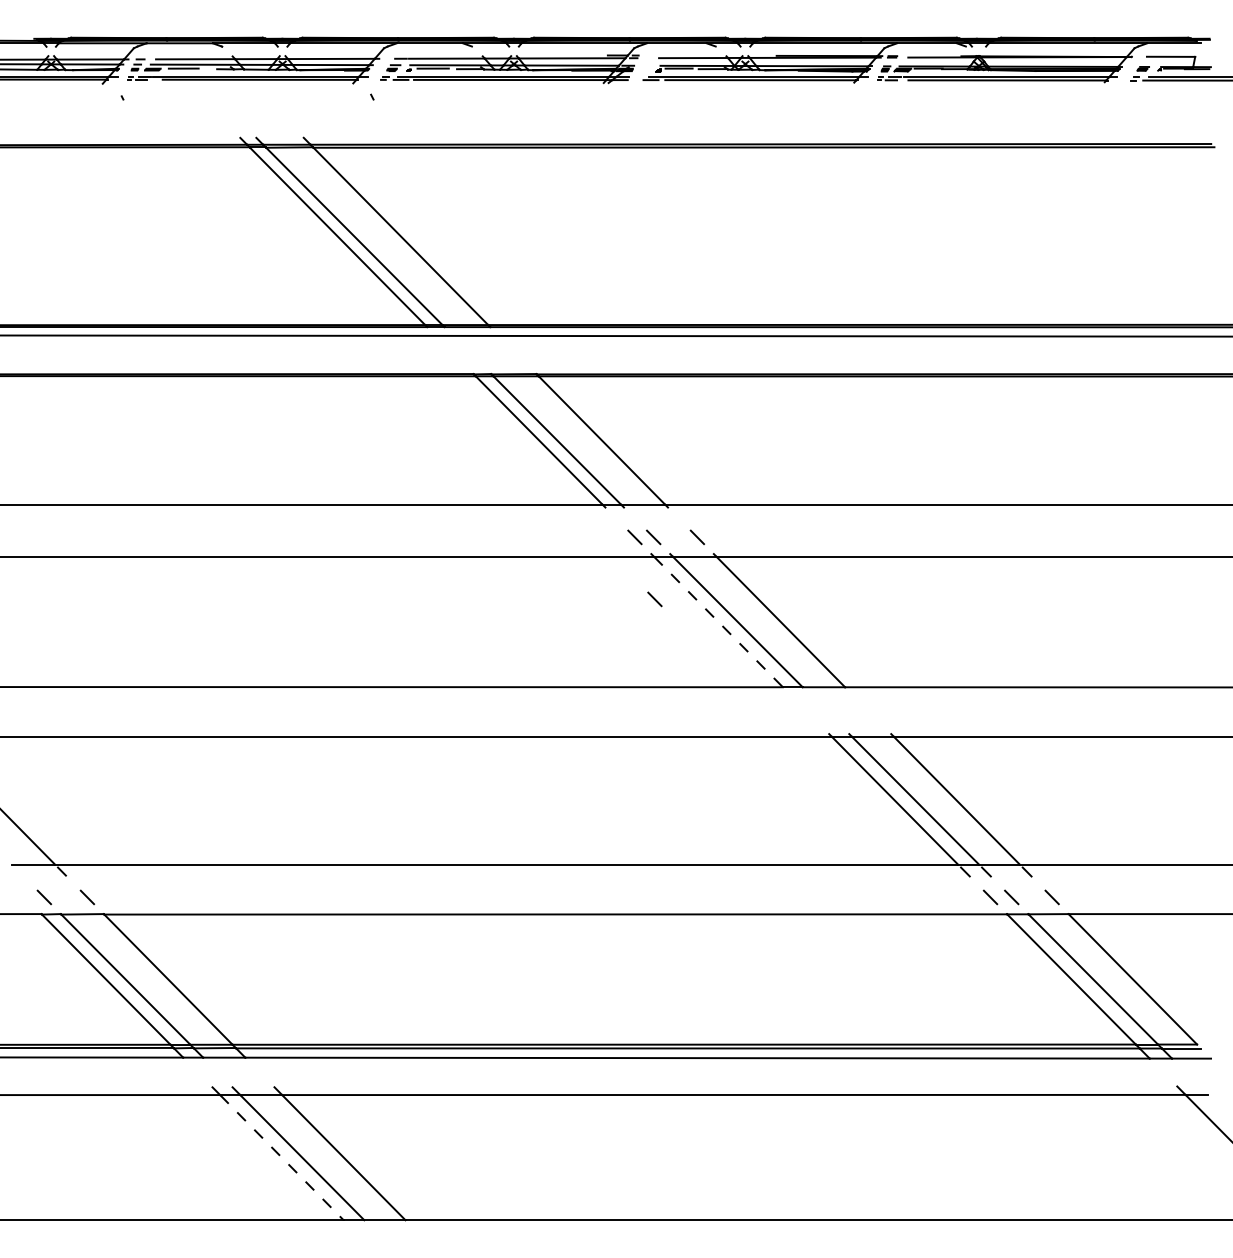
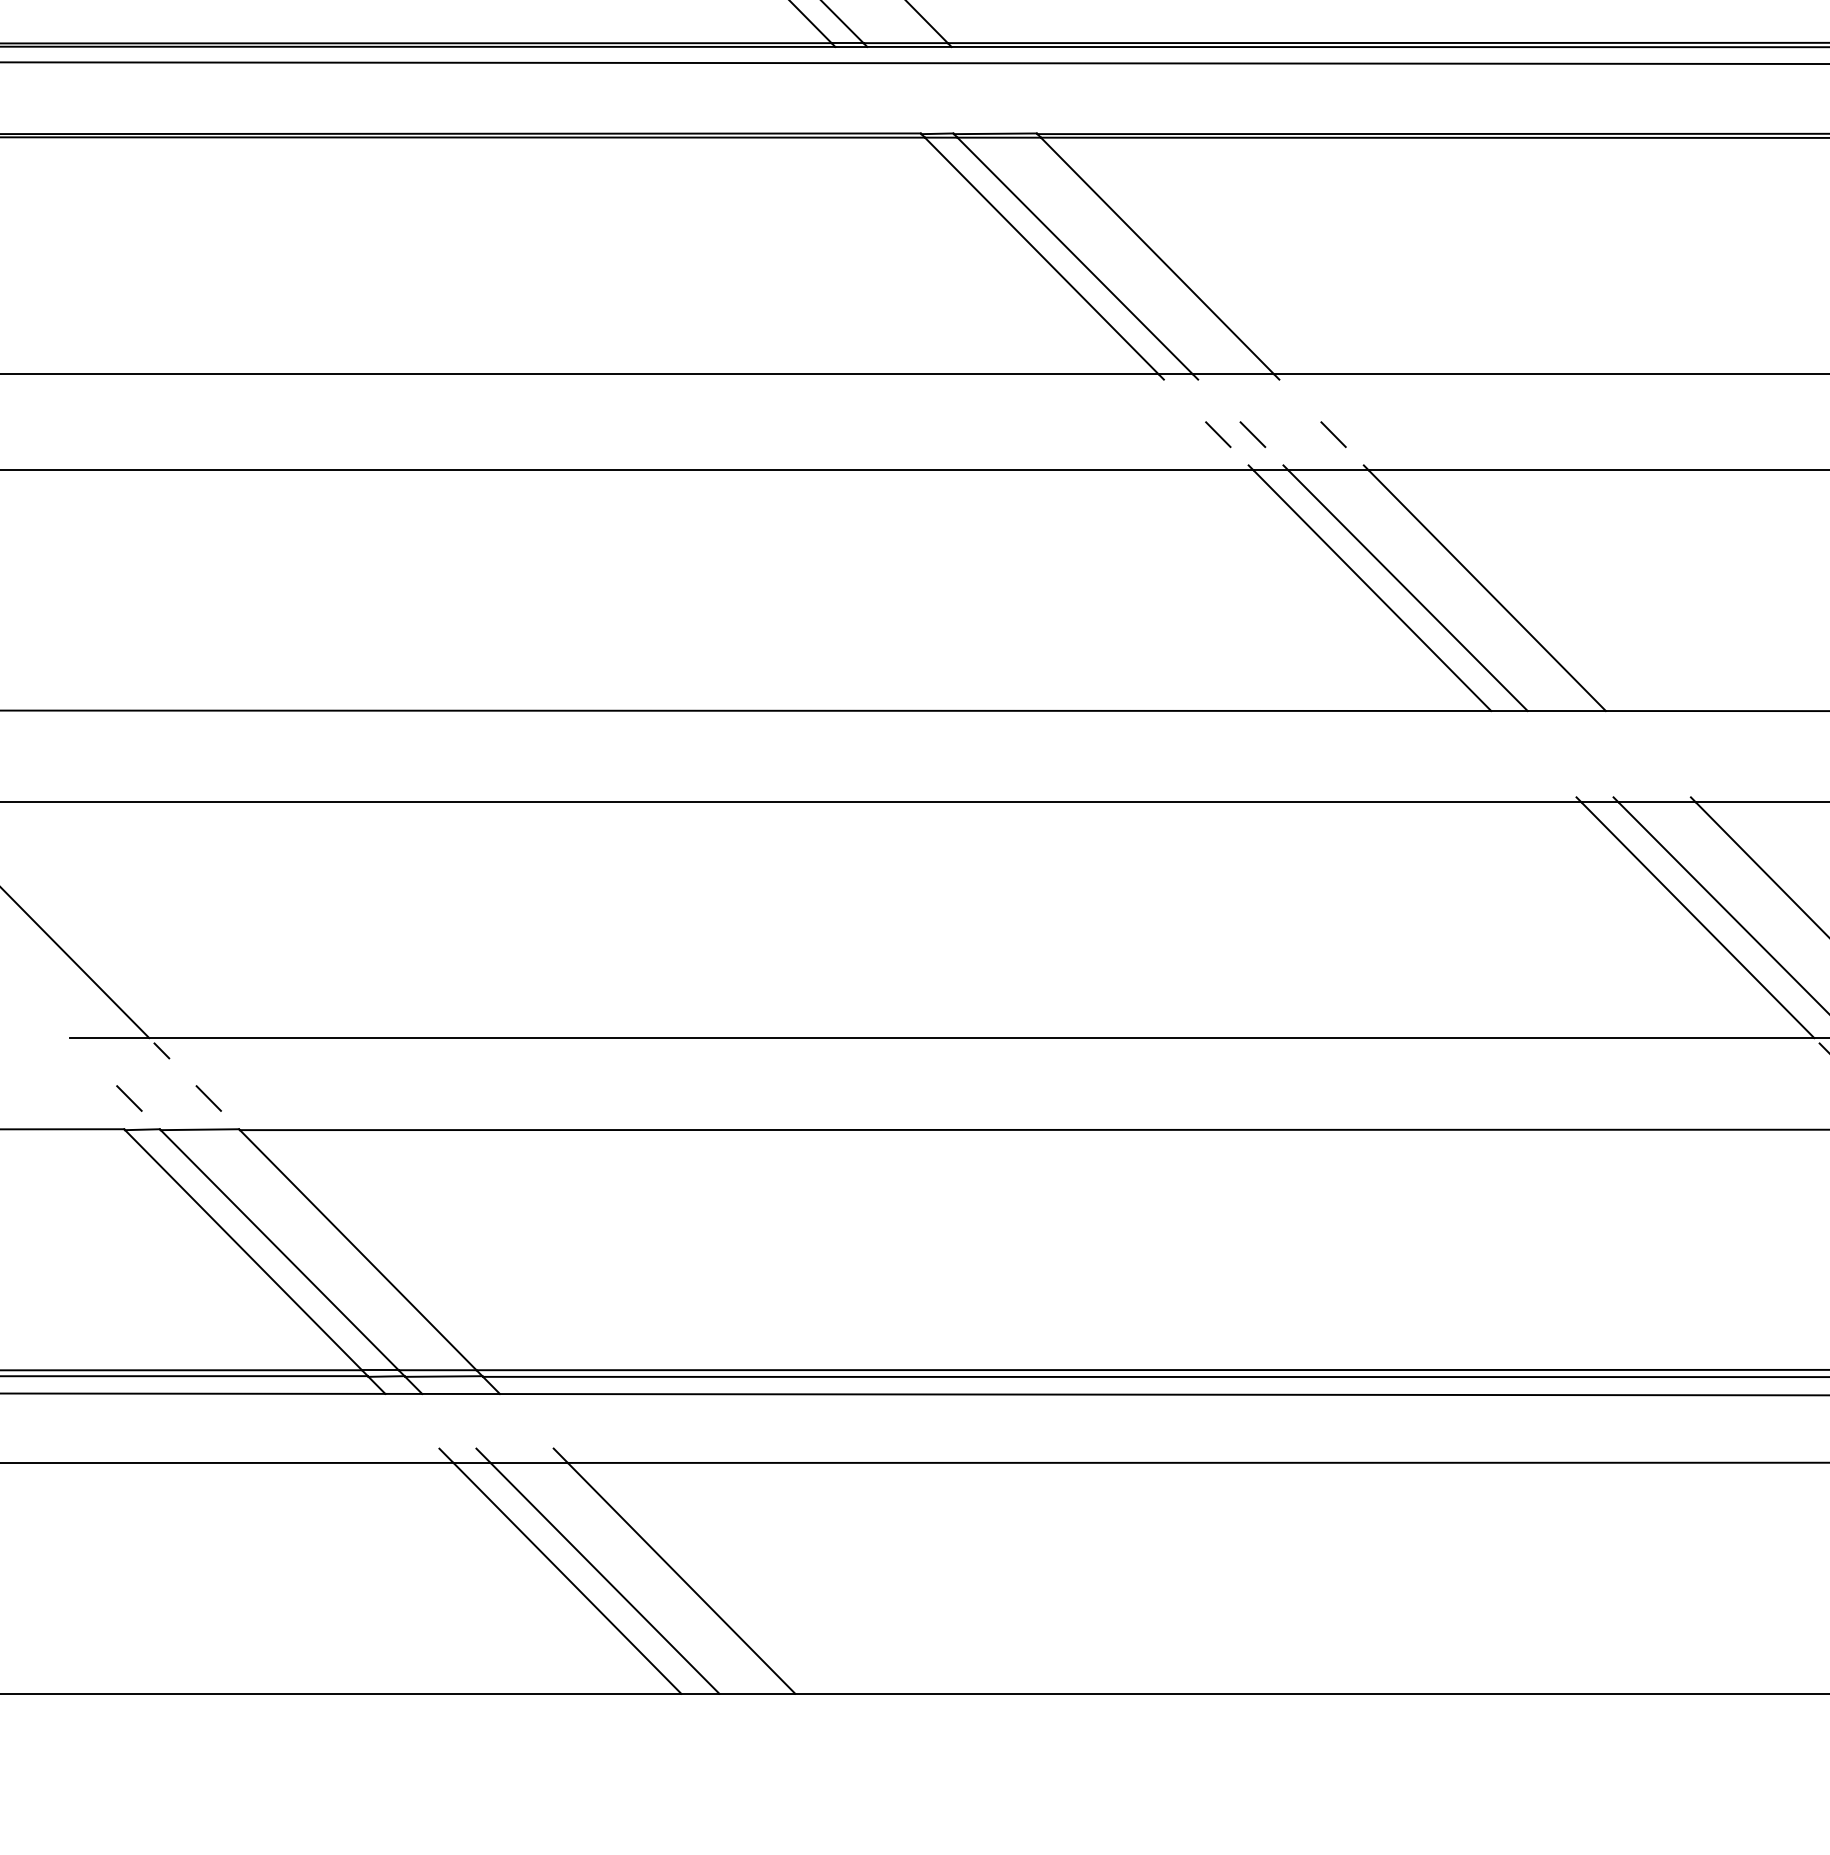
line: (654, 599) -> (1254, 549), removed
line: (718, 622) -> (1372, 591), dashed -> solid
line: (281, 1157) -> (566, 1578), dashed -> solid

